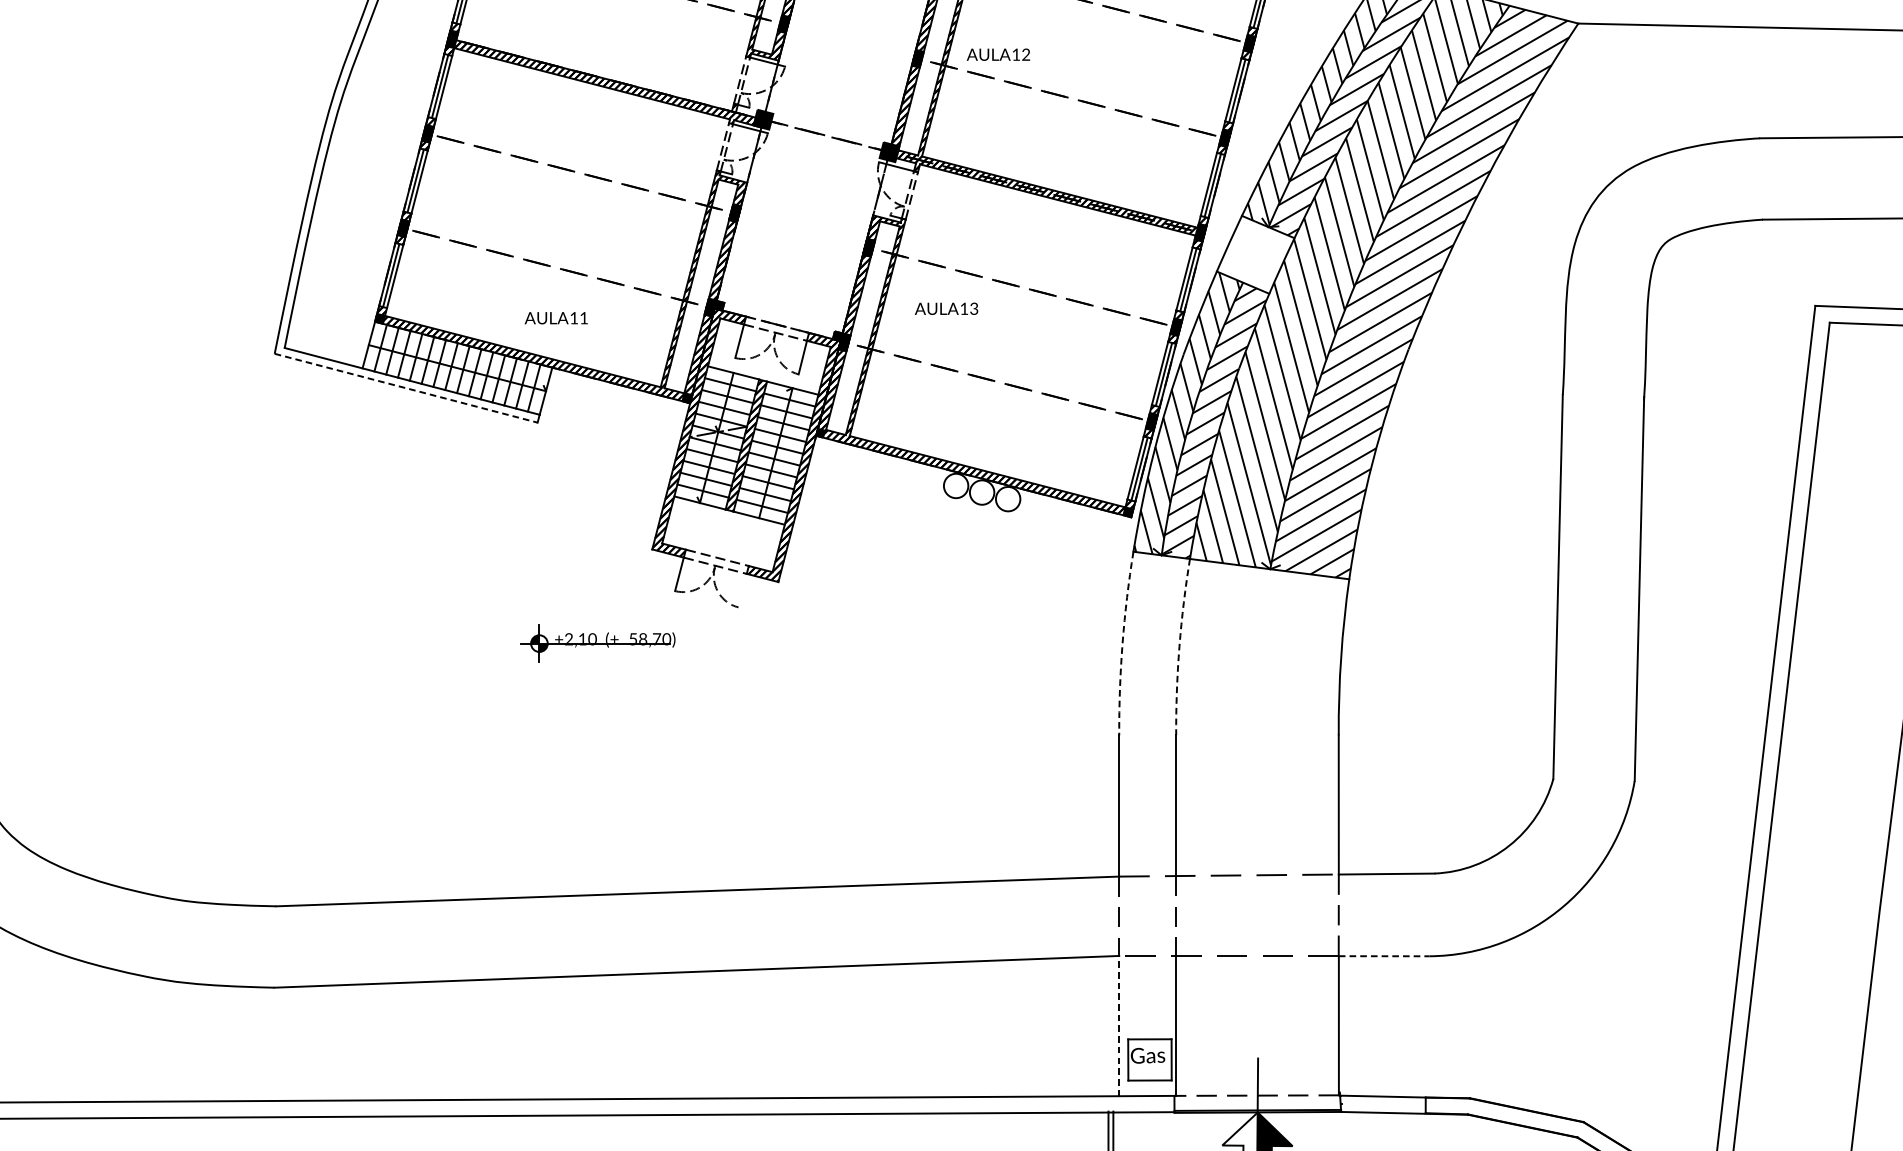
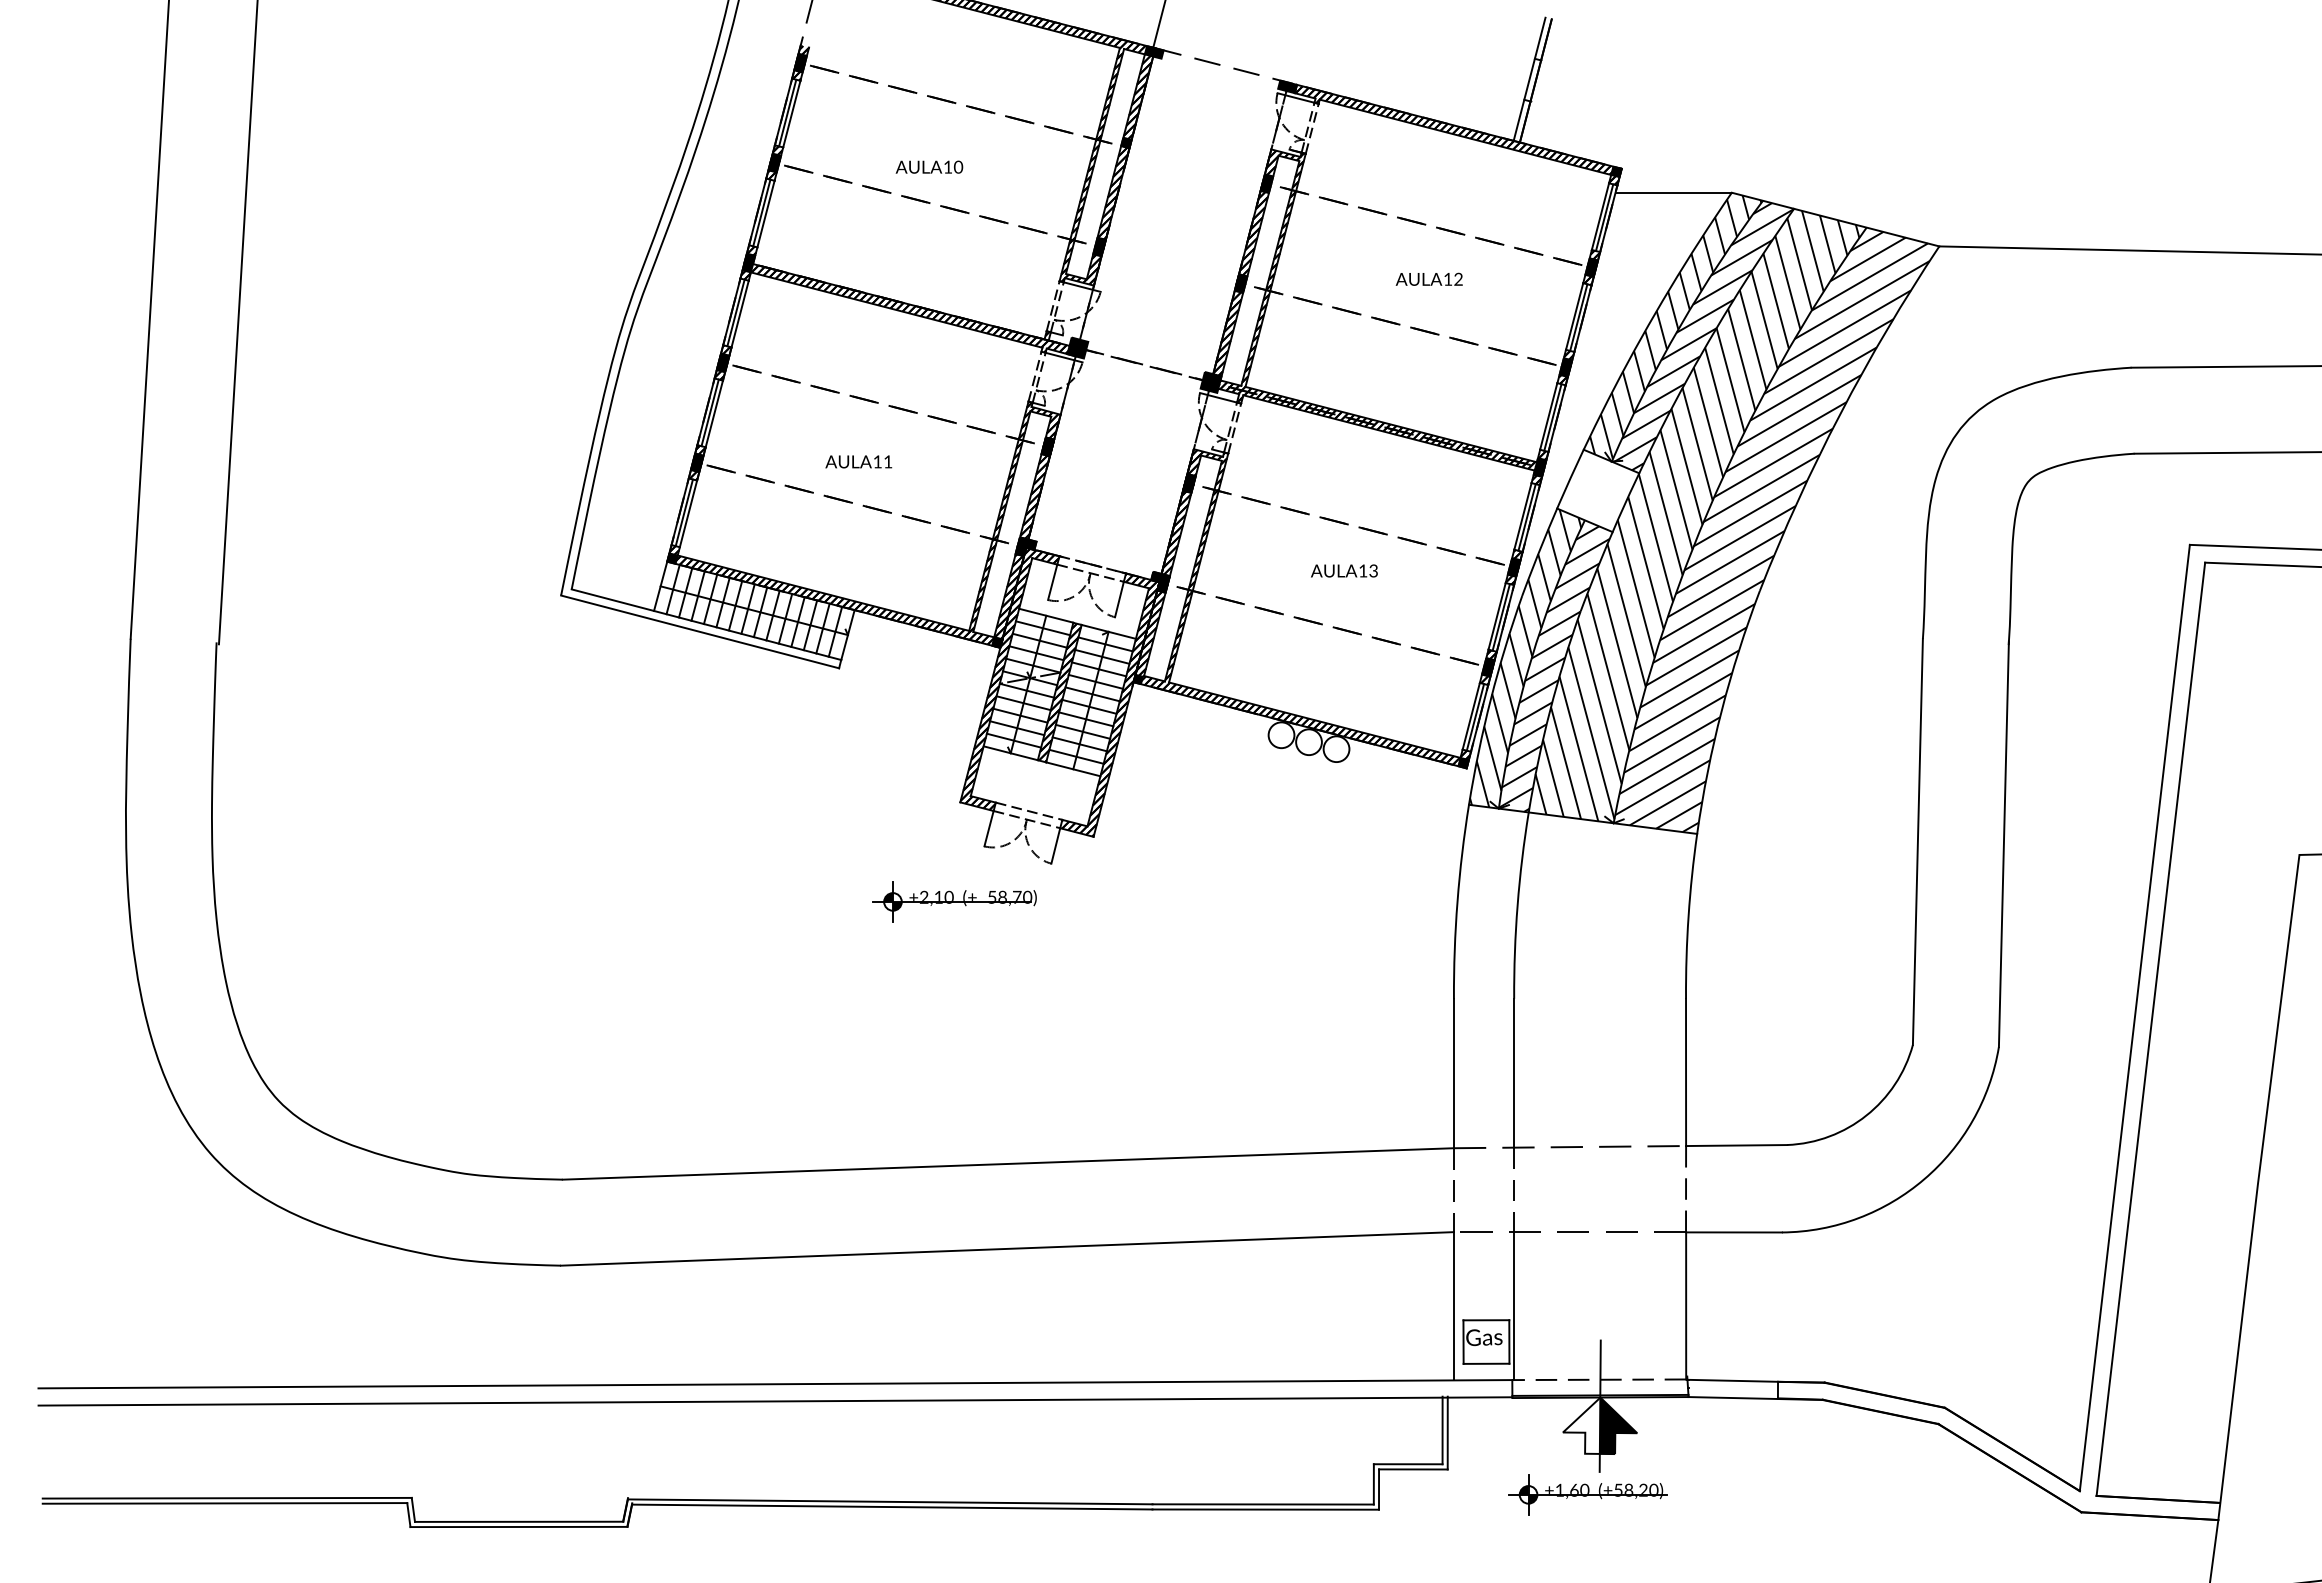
text: (997, 53) -> (1428, 278), moved
text: (946, 308) -> (1344, 570), moved
text: (555, 317) -> (858, 461), moved
line: (406, 387) -> (700, 631), dashed -> solid
line: (742, 590) -> (1055, 845), added
part: (597, 643) -> (954, 901), moved
arc: (1122, 643) -> (1457, 901), dashed -> solid
arc: (1179, 647) -> (1517, 905), dashed -> solid
line: (1384, 956) -> (1734, 1232), dashed -> solid
line: (1118, 1025) -> (1453, 1305), dashed -> solid

